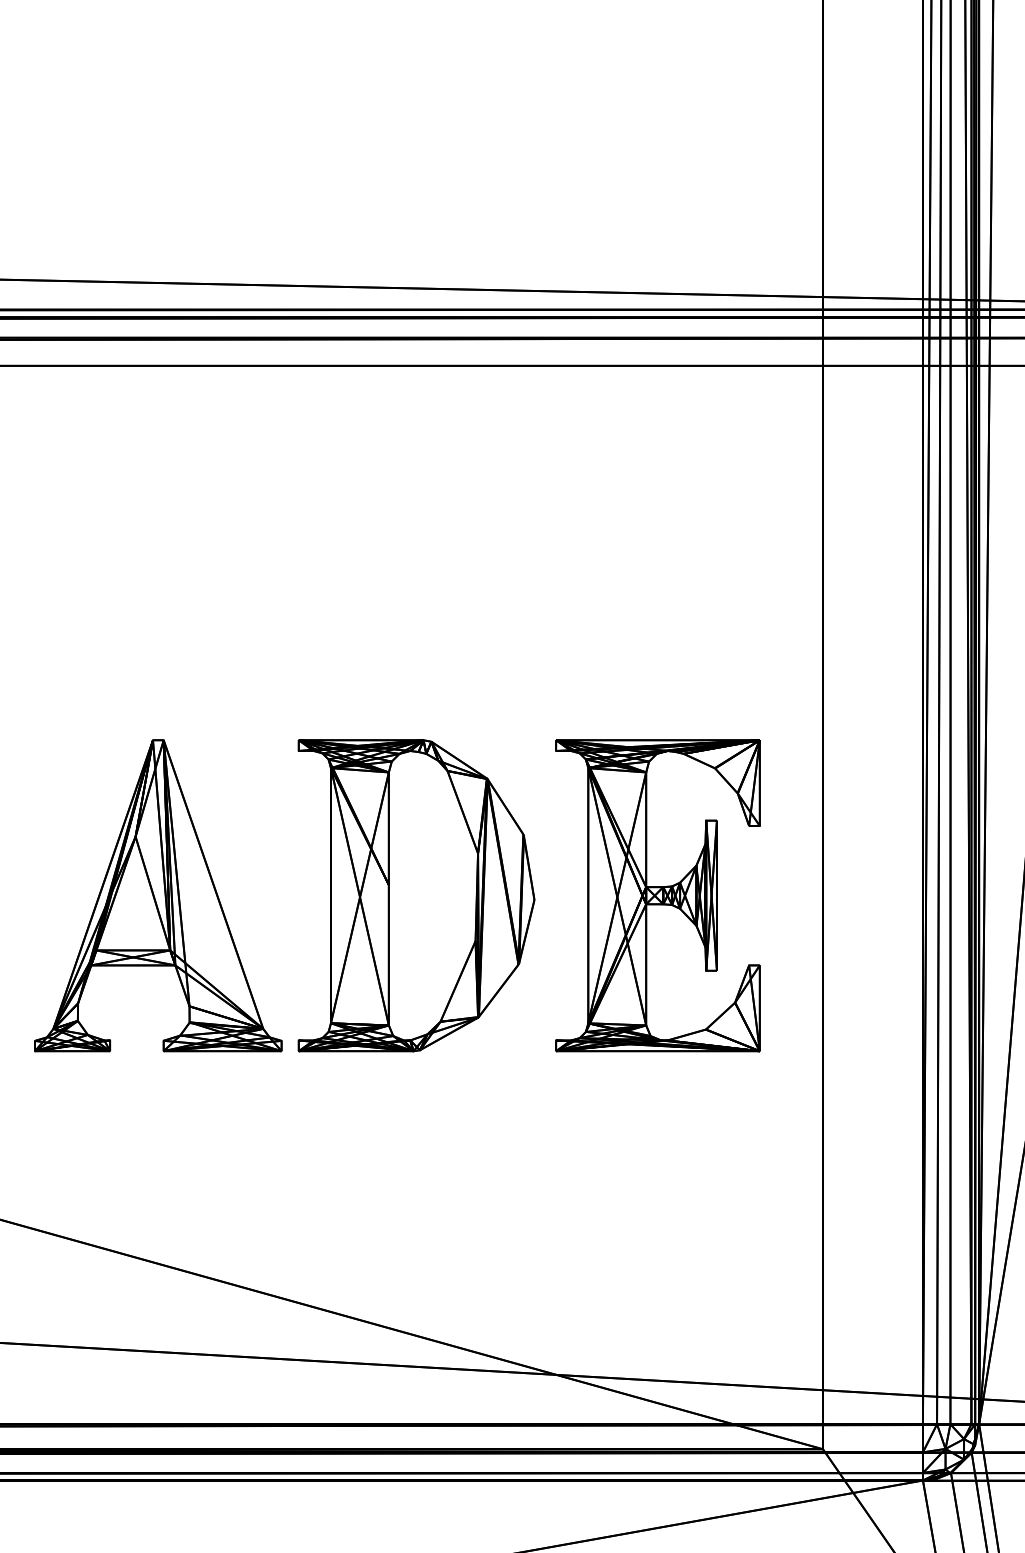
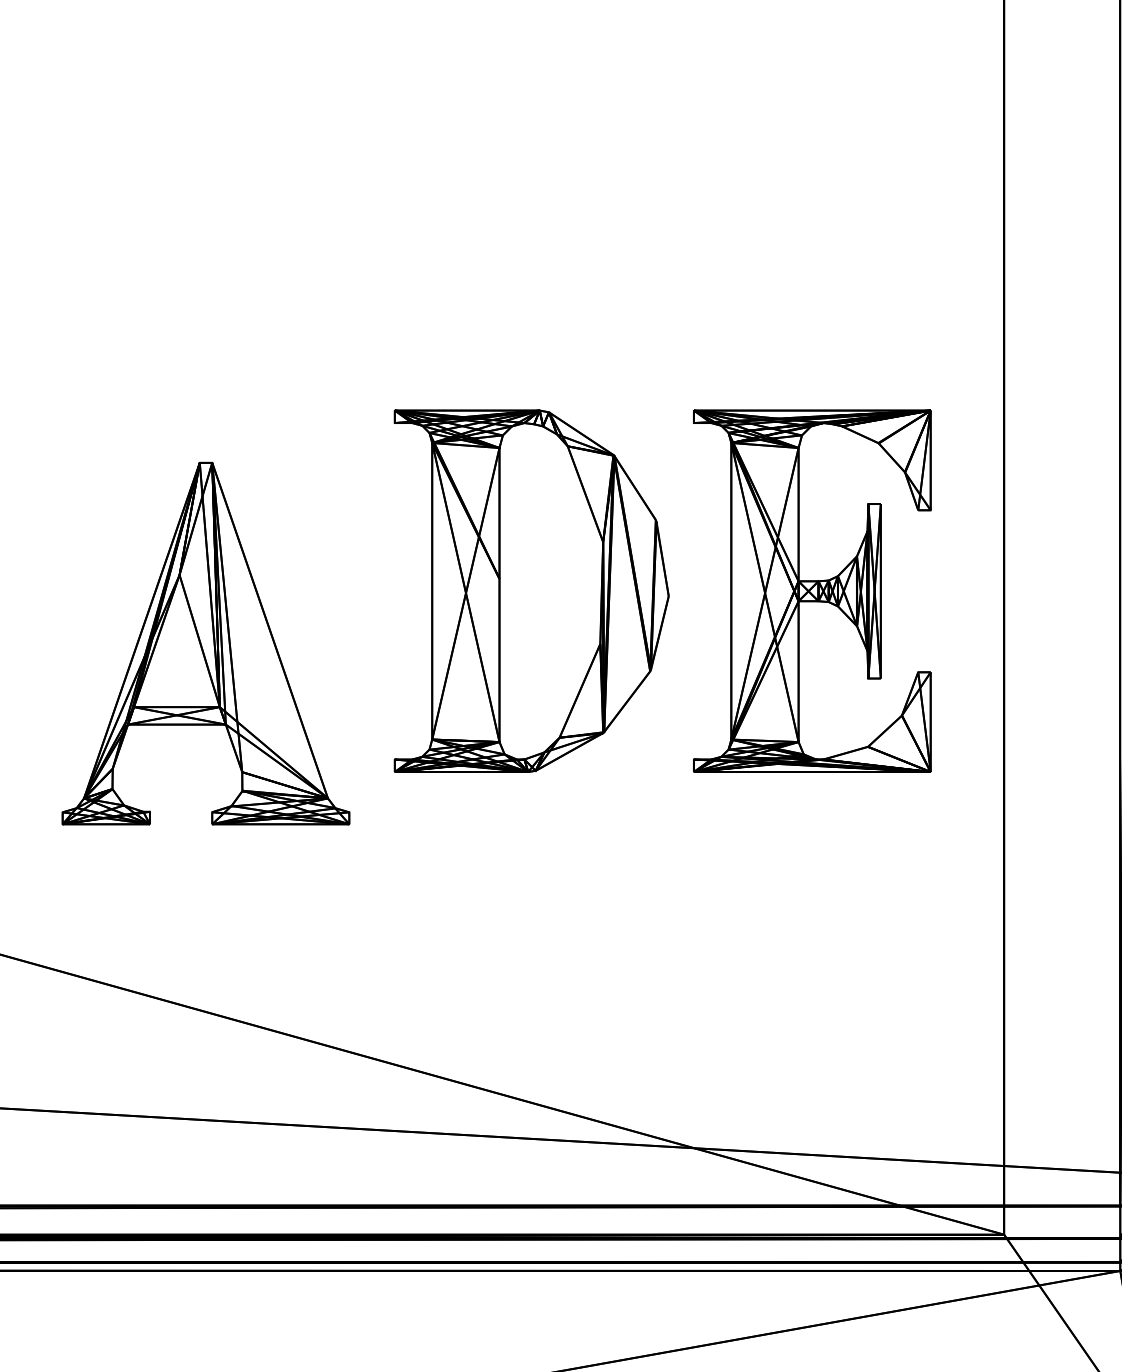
part: (158, 895) -> (206, 643), moved

